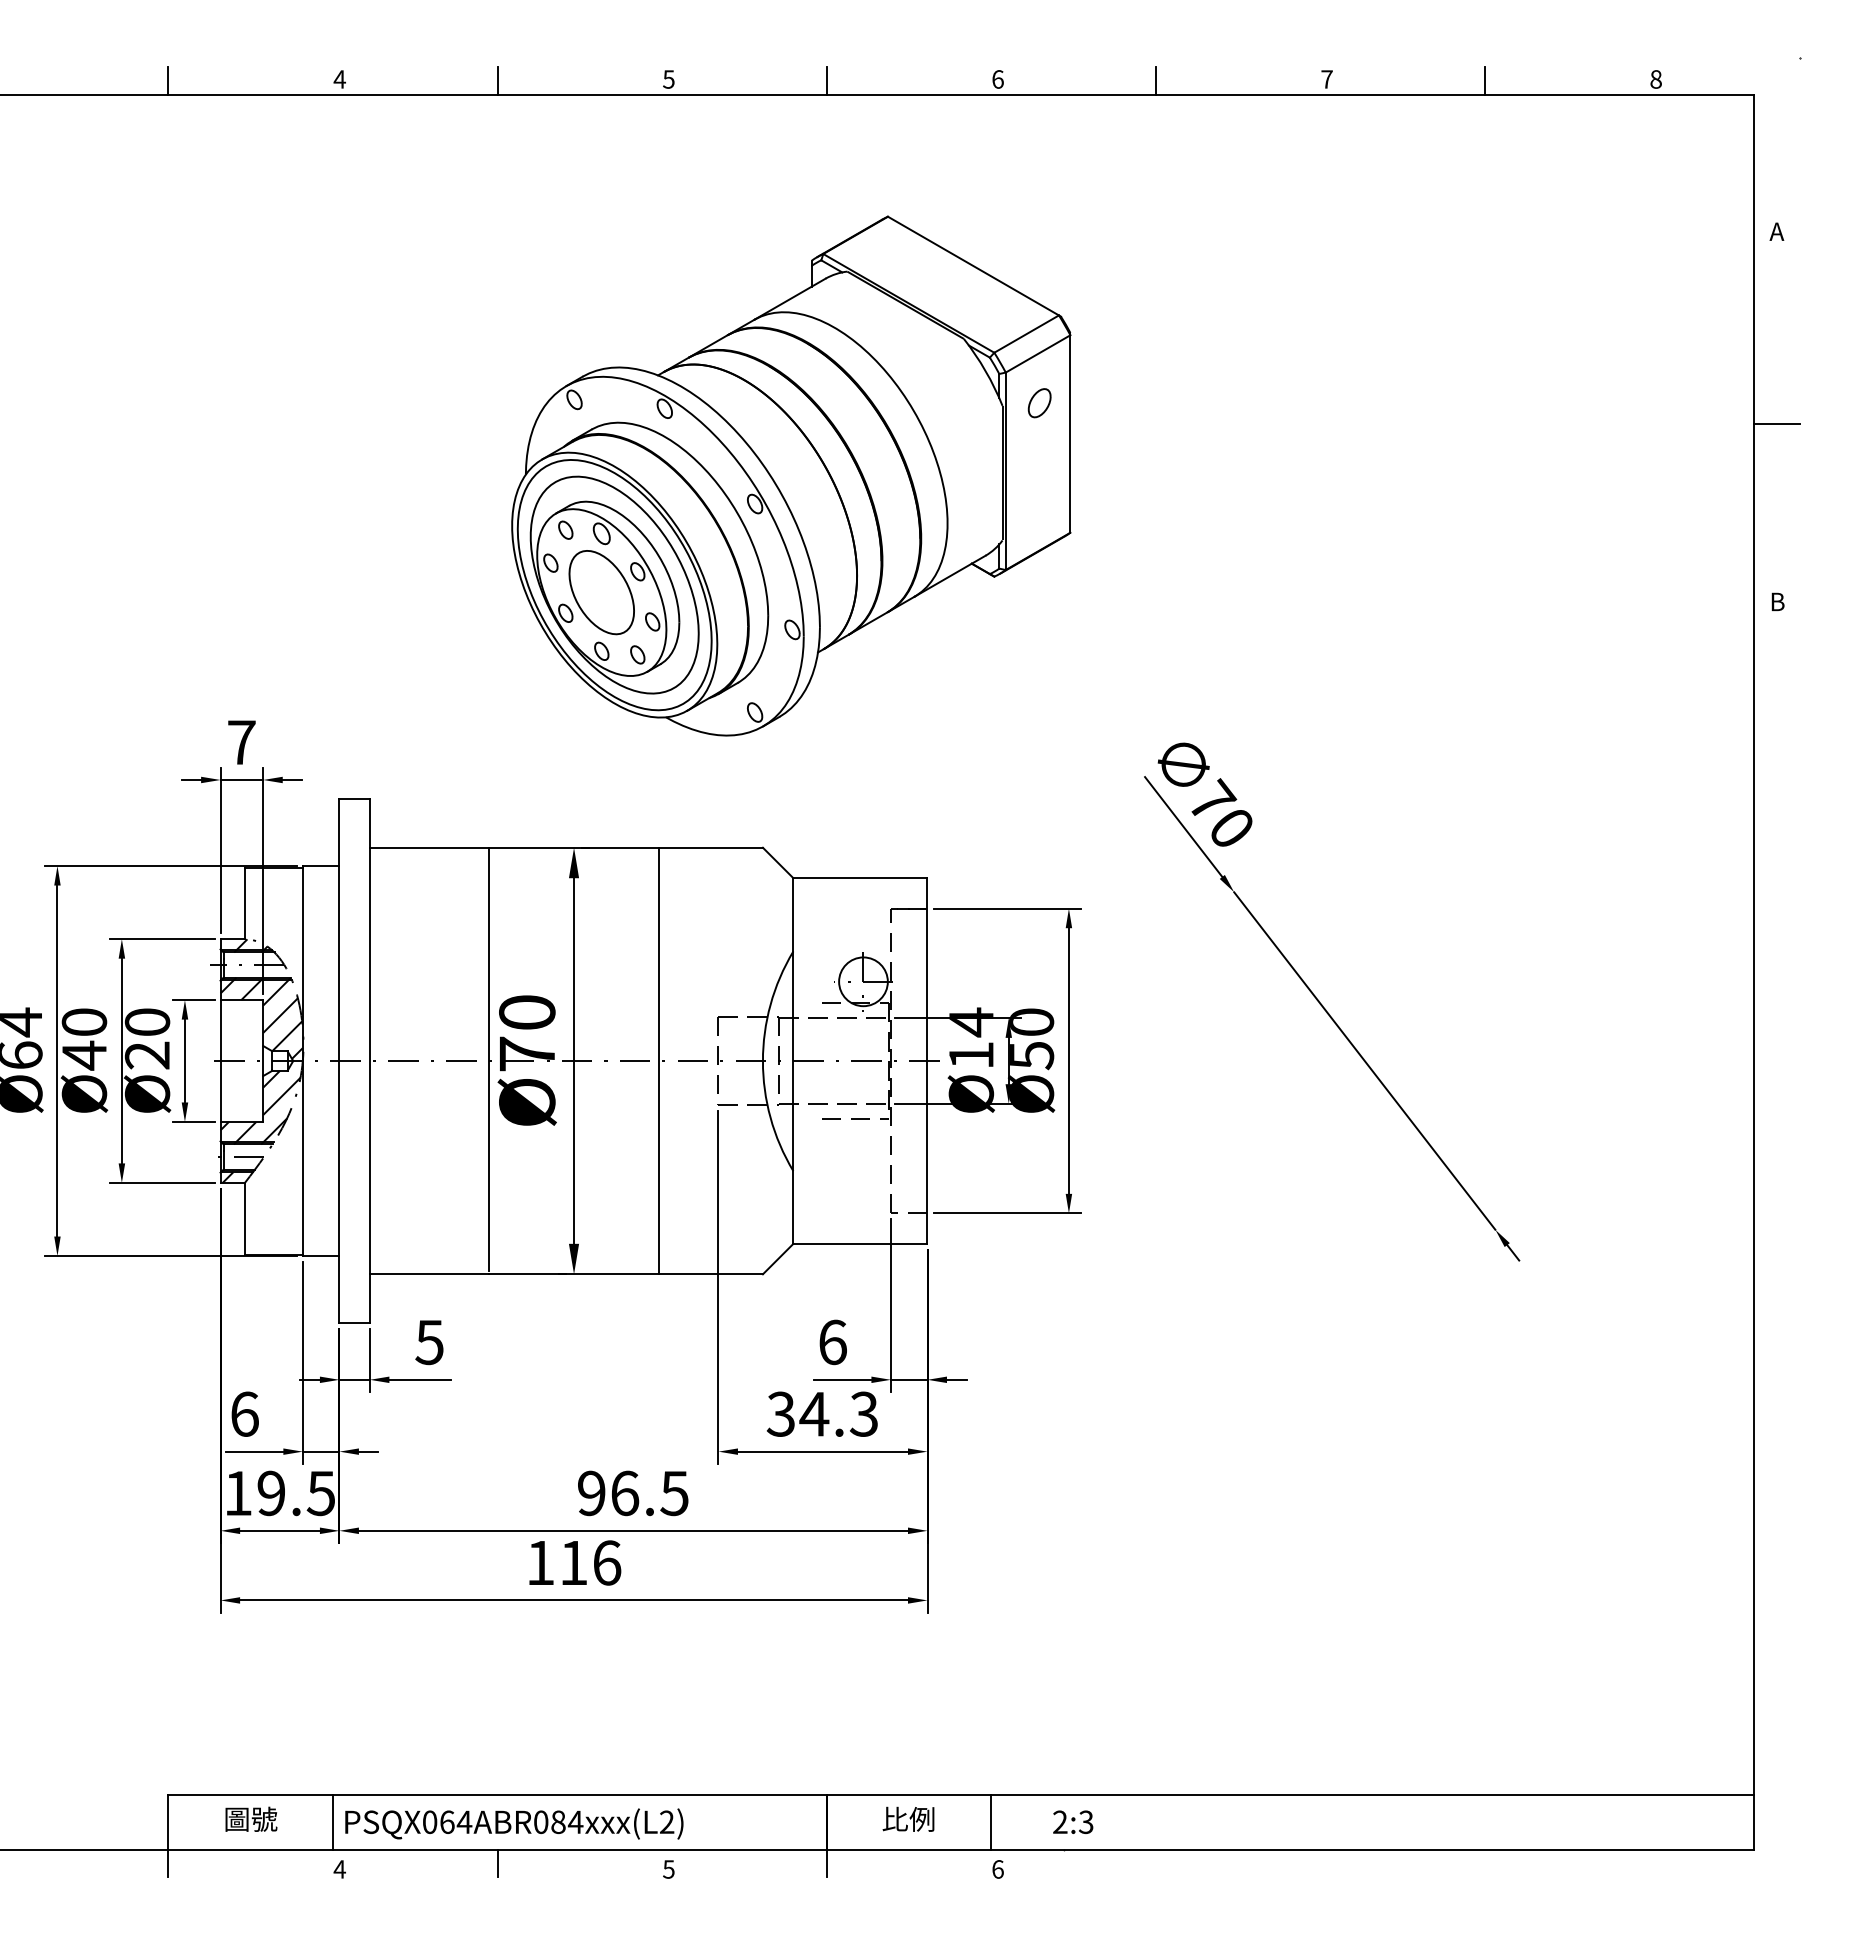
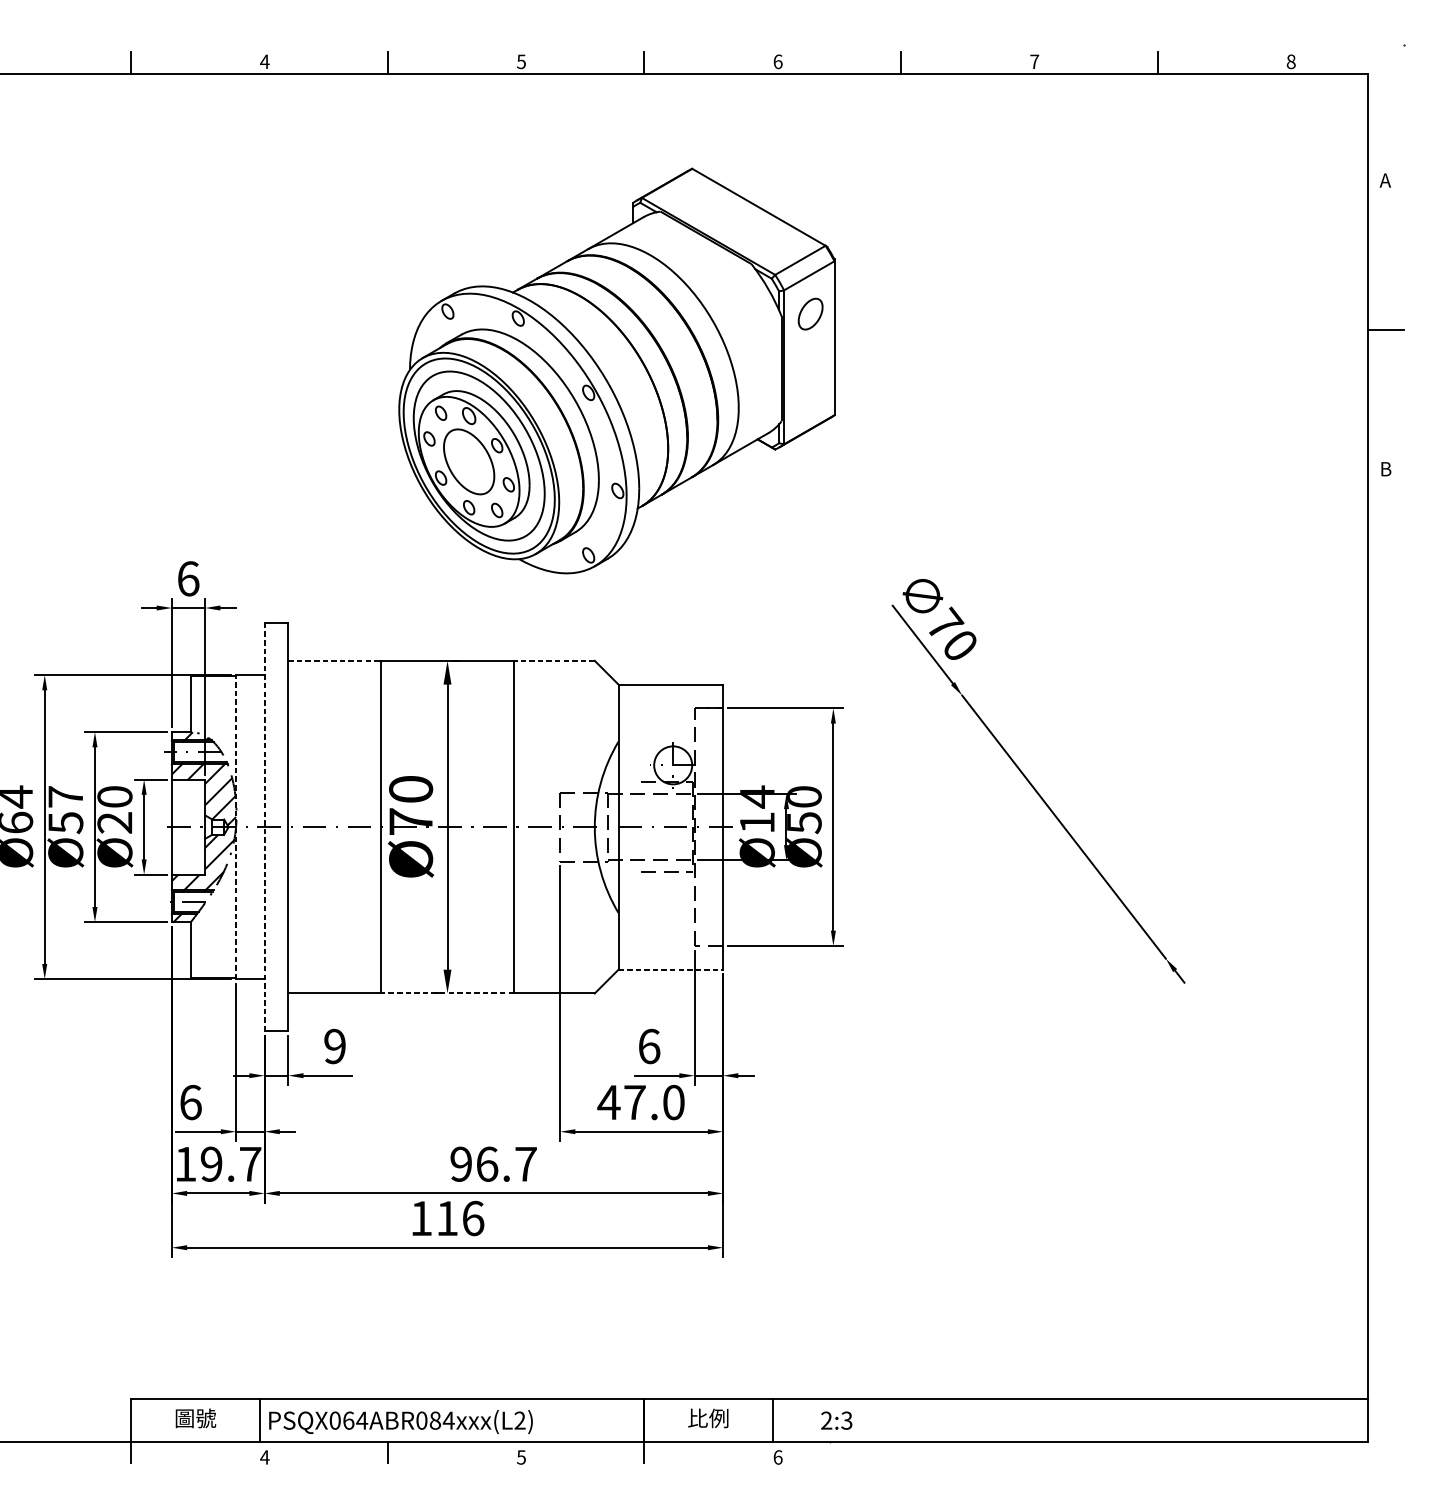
part: (1039, 403) -> (810, 314), size x1.4
text: (241, 742) -> (188, 578), 7 -> 6
line: (429, 847) -> (334, 660), solid -> dashed
line: (711, 847) -> (554, 660), solid -> dashed
text: (84, 1039) -> (65, 810), Ø40 -> Ø57
line: (302, 1060) -> (235, 826), solid -> dashed
line: (339, 1060) -> (264, 826), solid -> dashed
line: (860, 1243) -> (670, 969), solid -> dashed
line: (573, 1274) -> (447, 993), solid -> dashed
text: (429, 1342) -> (334, 1046), 5 -> 9
text: (822, 1413) -> (641, 1101), 34.3 -> 47.0
text: (320, 1493) -> (249, 1164), 19.5 -> 19.7
text: (674, 1493) -> (525, 1164), 96.5 -> 96.7

